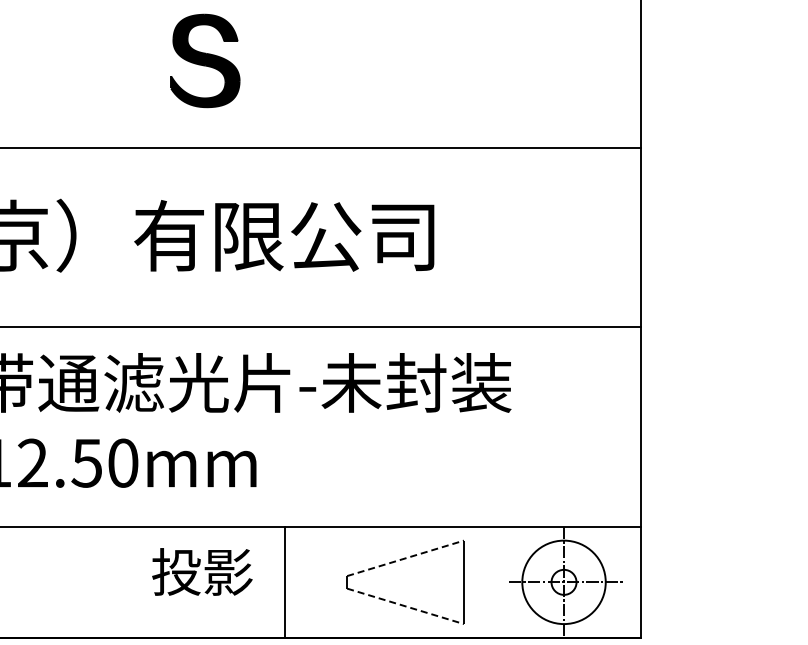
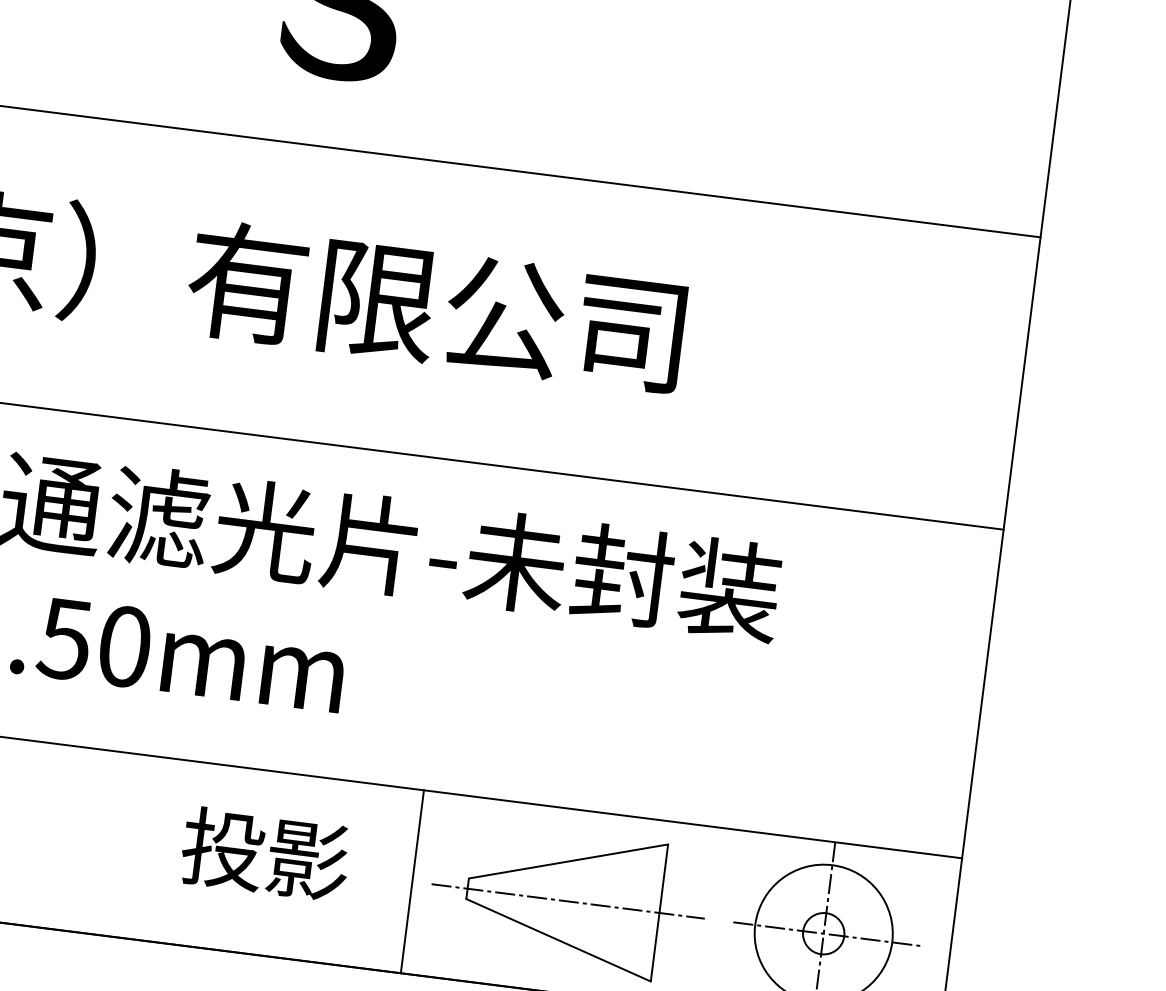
line: (406, 558) -> (570, 861), dashed -> solid
text: (202, 571) -> (265, 853), moved
line: (284, 582) -> (412, 882), moved
line: (408, 582) -> (568, 901), added
line: (406, 606) -> (560, 940), dashed -> solid

